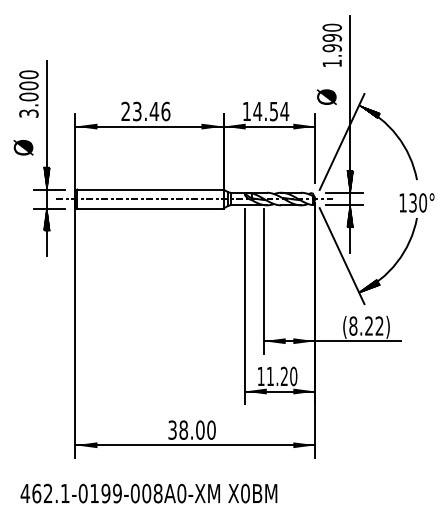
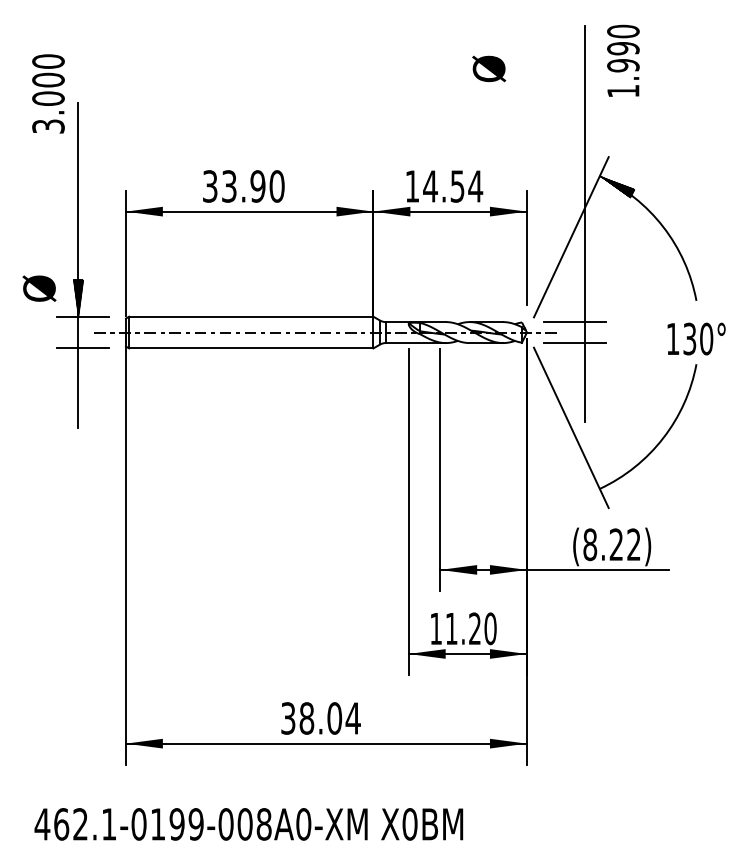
text: (331, 44) -> (622, 59), moved
text: (28, 93) -> (47, 92), moved
text: (326, 96) -> (488, 67), moved
text: (145, 111) -> (243, 186), 23.46 -> 33.90
text: (23, 147) -> (39, 288), moved
hatch: (350, 181) -> (585, 303), removed
hatch: (350, 216) -> (585, 361), removed
hatch: (46, 219) -> (77, 366), removed
hatch: (369, 285) -> (617, 476), removed
text: (211, 429) -> (353, 717), 38.00 -> 38.04

